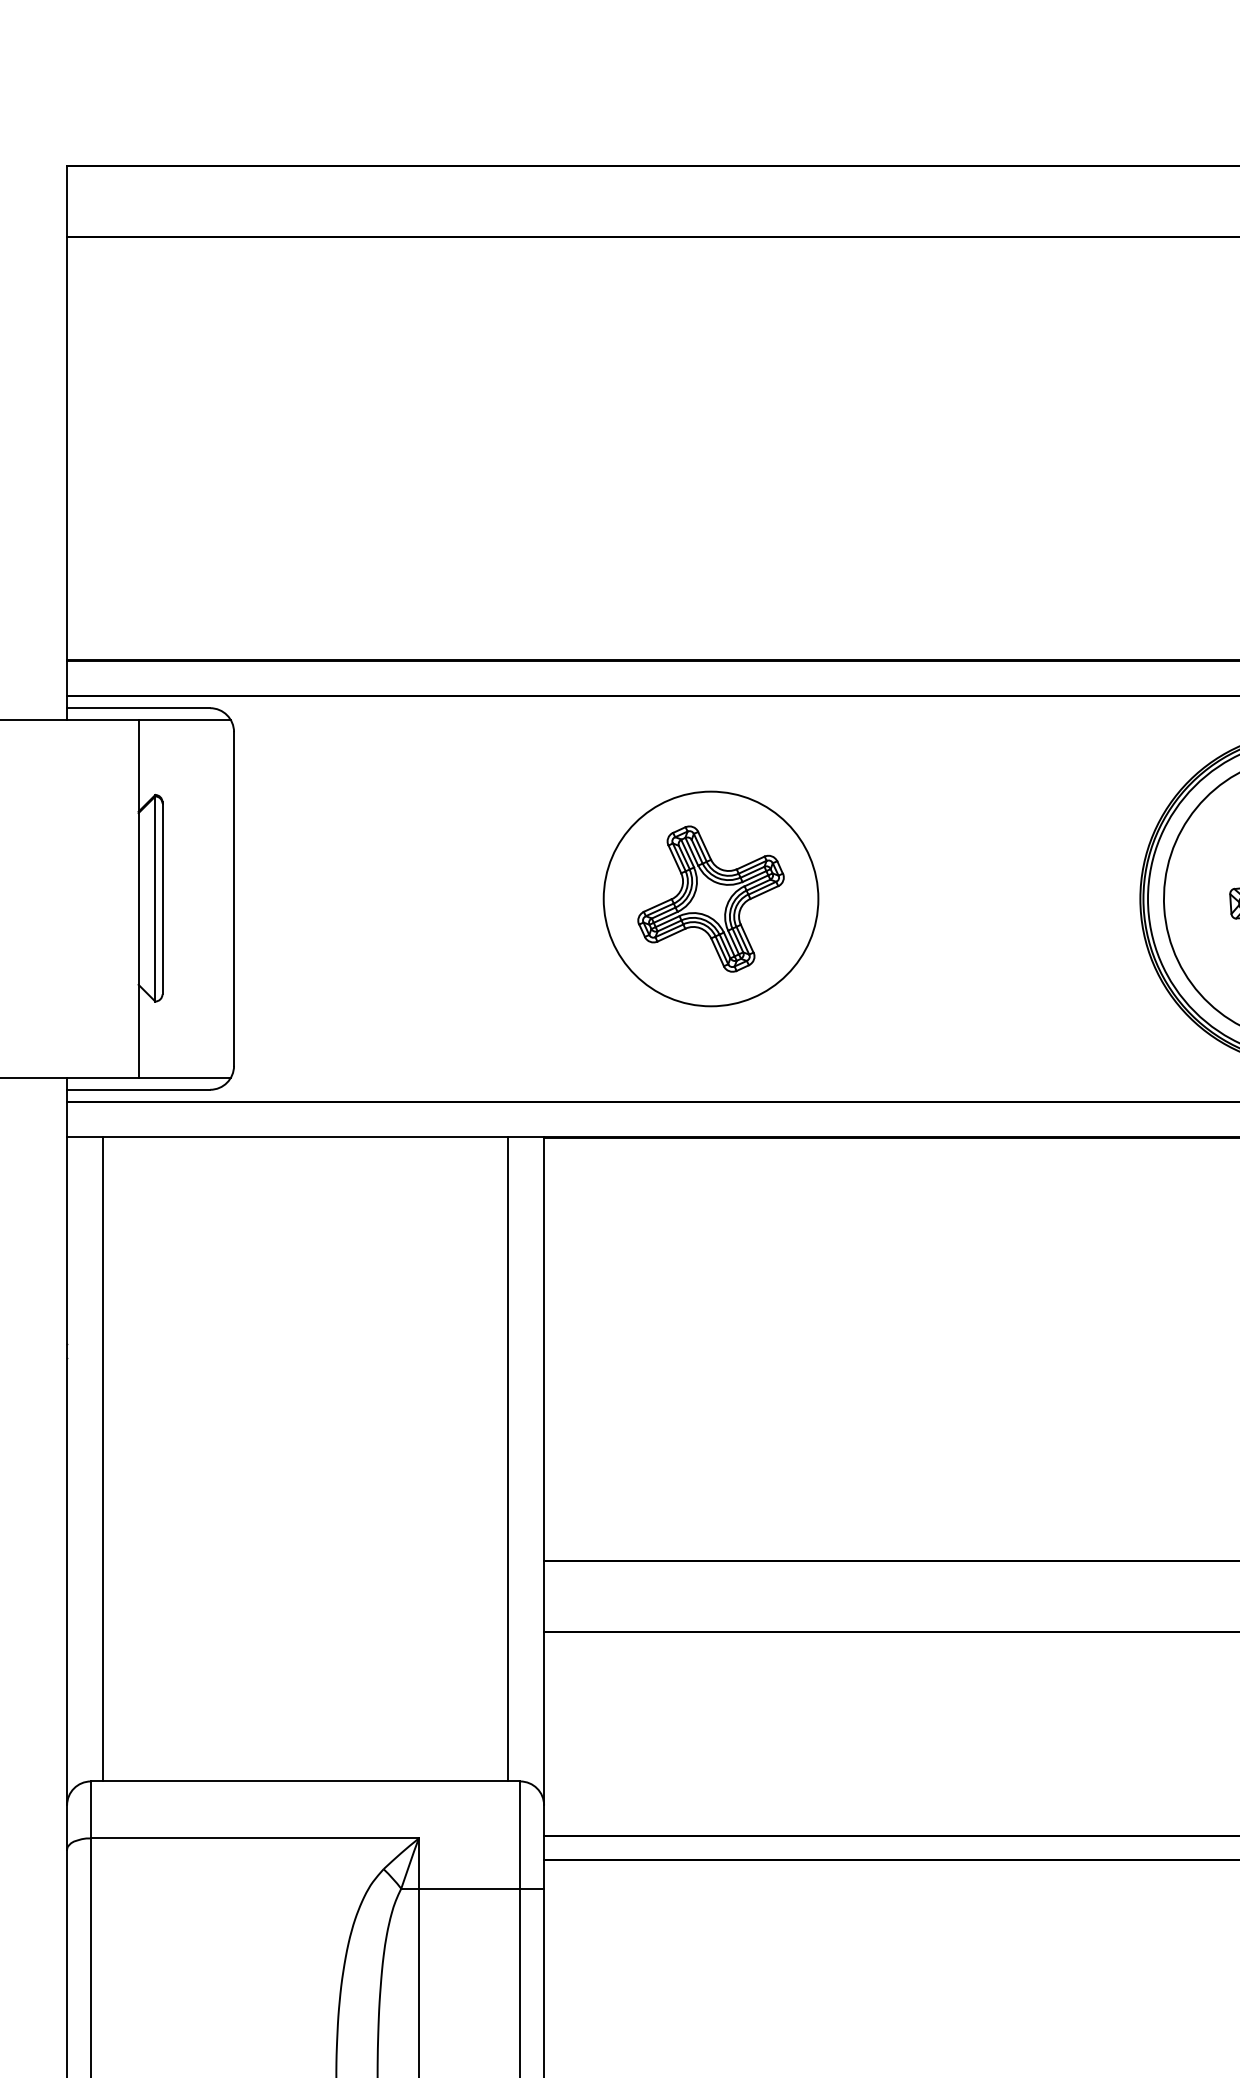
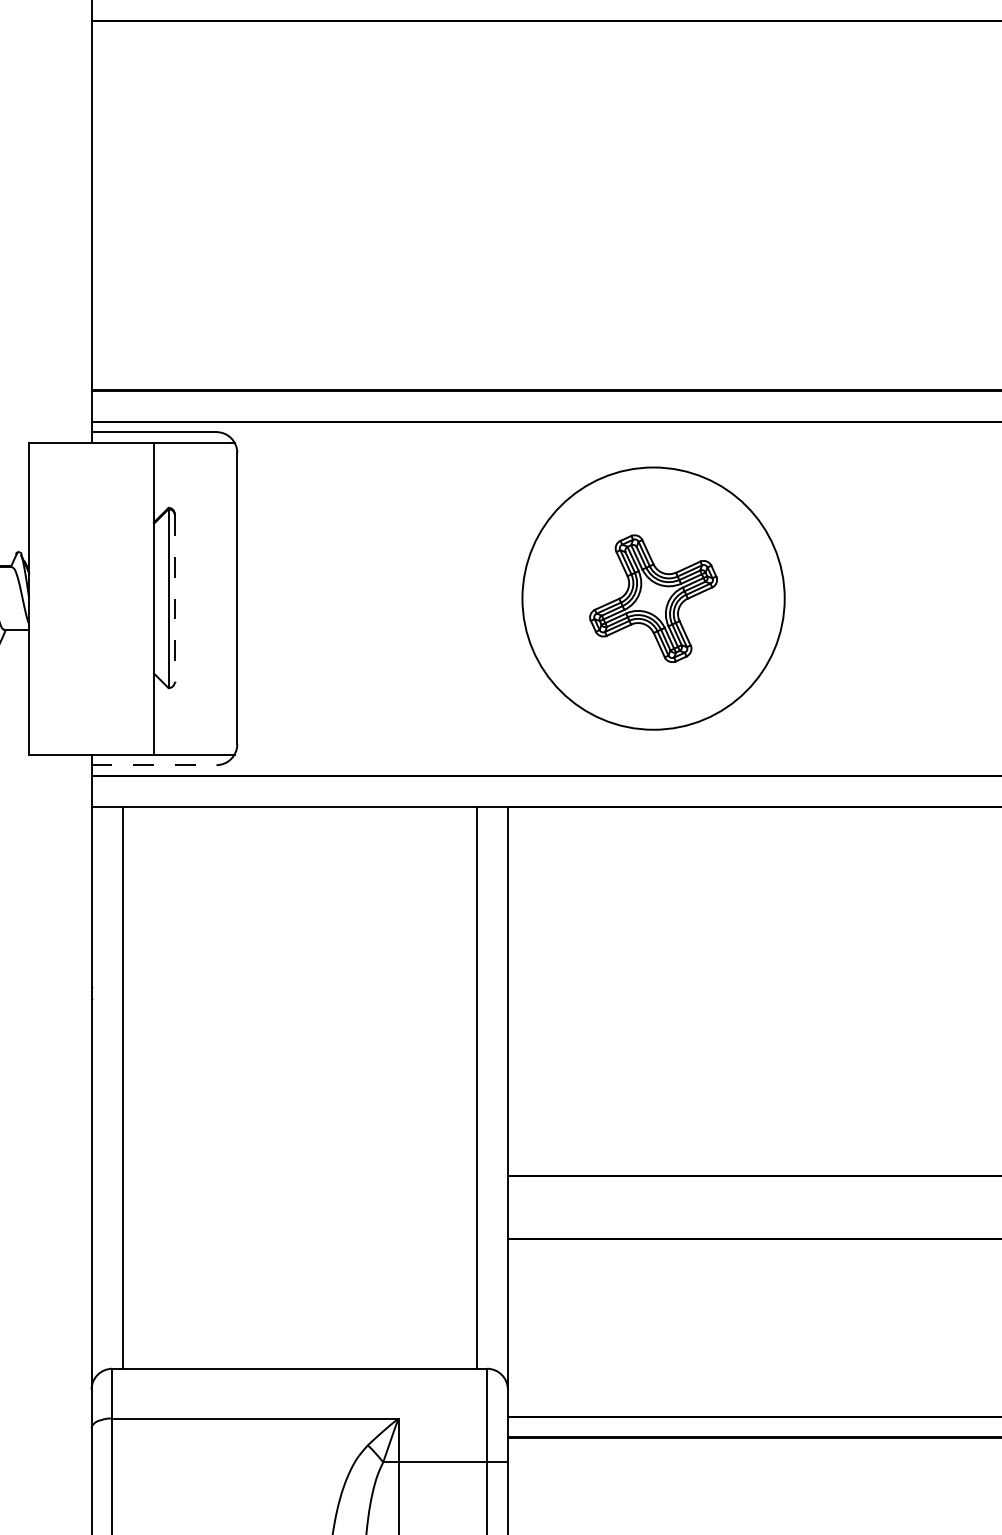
circle: (710, 898) -> (653, 598), size x1.4
line: (162, 899) -> (174, 599), solid -> dashed
line: (138, 1089) -> (153, 764), solid -> dashed

